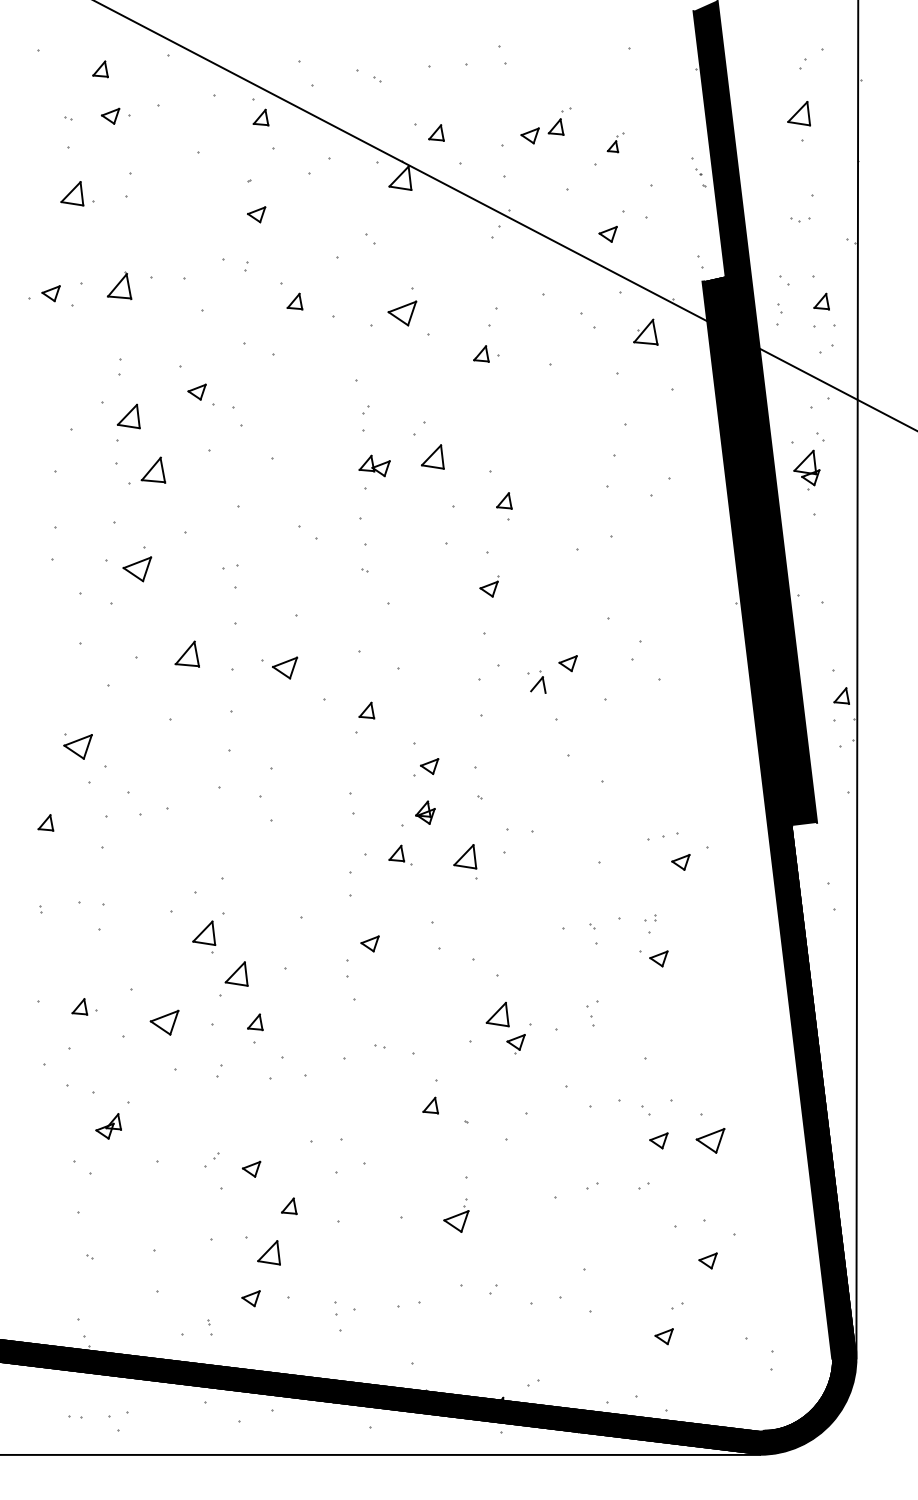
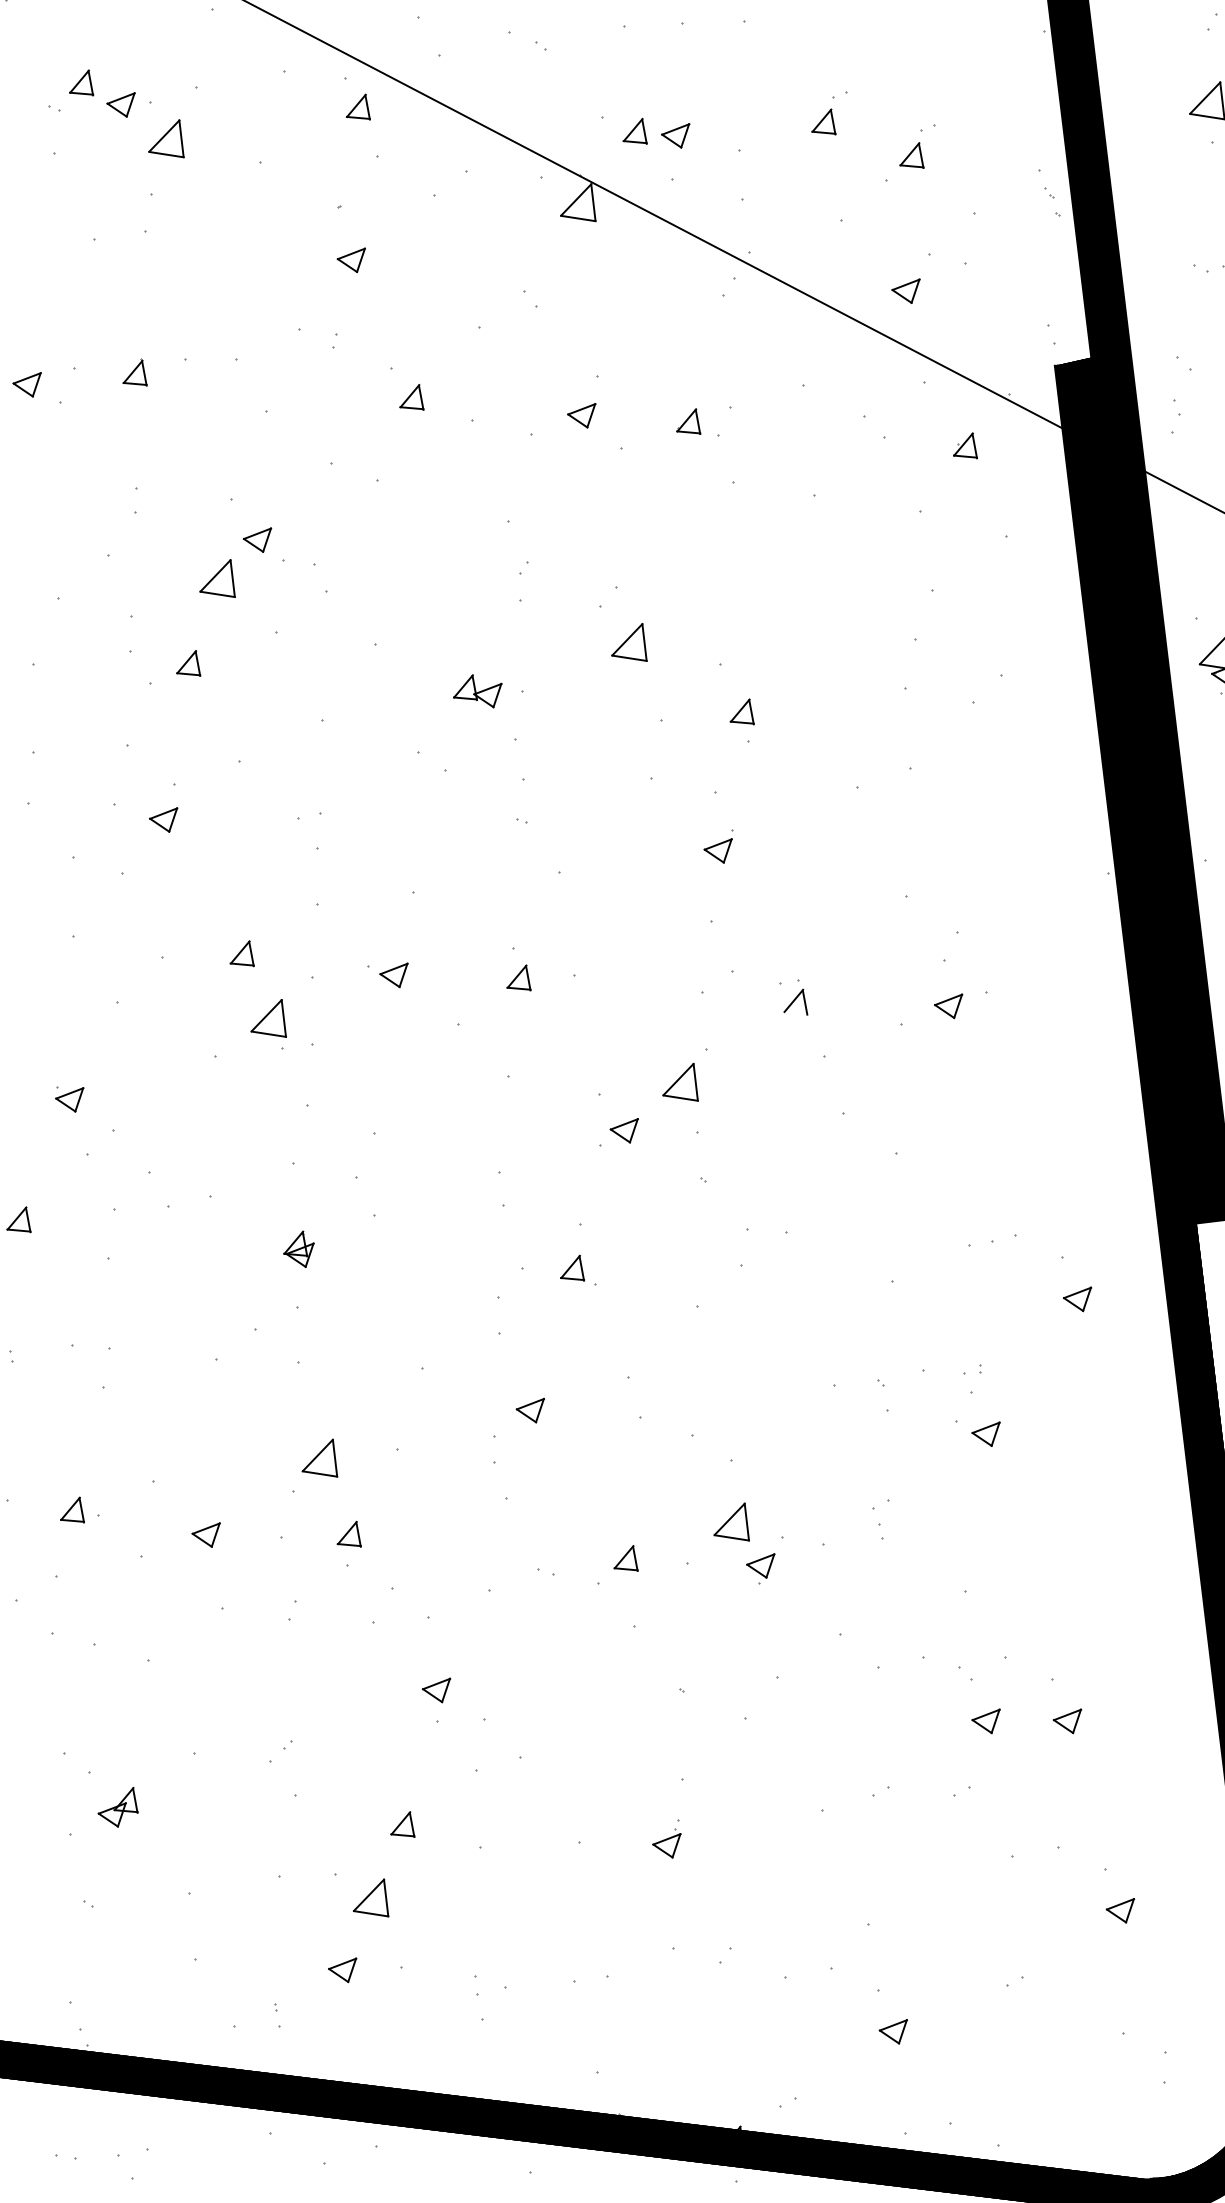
part: (100, 69) -> (81, 83), moved
part: (529, 135) -> (674, 135), moved
part: (615, 142) -> (917, 146), size x1.43
part: (72, 193) -> (166, 138), moved
part: (119, 285) -> (135, 371), size x0.62
part: (402, 312) -> (581, 414), size x0.62
part: (645, 332) -> (964, 446), size x0.62
part: (481, 353) -> (688, 420), moved
part: (128, 416) -> (217, 578), moved
part: (374, 465) -> (477, 690), moved
part: (153, 470) -> (188, 663), size x0.62
part: (137, 569) -> (163, 819), size x0.62
part: (187, 654) -> (242, 954), size x0.62
part: (567, 663) -> (947, 1006), moved
part: (279, 667) -> (387, 974), size x0.71
part: (366, 710) -> (518, 977), moved
part: (77, 746) -> (68, 1099), size x0.62
part: (425, 812) -> (299, 1249), moved
part: (465, 856) -> (680, 1081), moved
part: (680, 862) -> (1076, 1299), moved
part: (204, 936) -> (269, 1023), moved
part: (164, 1022) -> (206, 1534), size x0.62
part: (430, 1105) -> (625, 1558), moved
part: (108, 1126) -> (117, 1807), moved
part: (710, 1140) -> (1067, 1720), size x0.62
part: (251, 1168) -> (436, 1689), moved
part: (456, 1215) -> (666, 1839), size x0.71
part: (707, 1260) -> (1119, 1910), moved
part: (663, 1336) -> (892, 2031), moved

